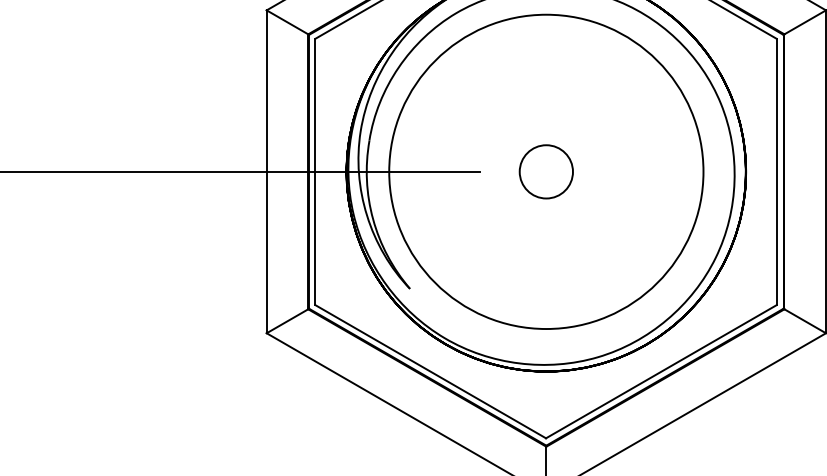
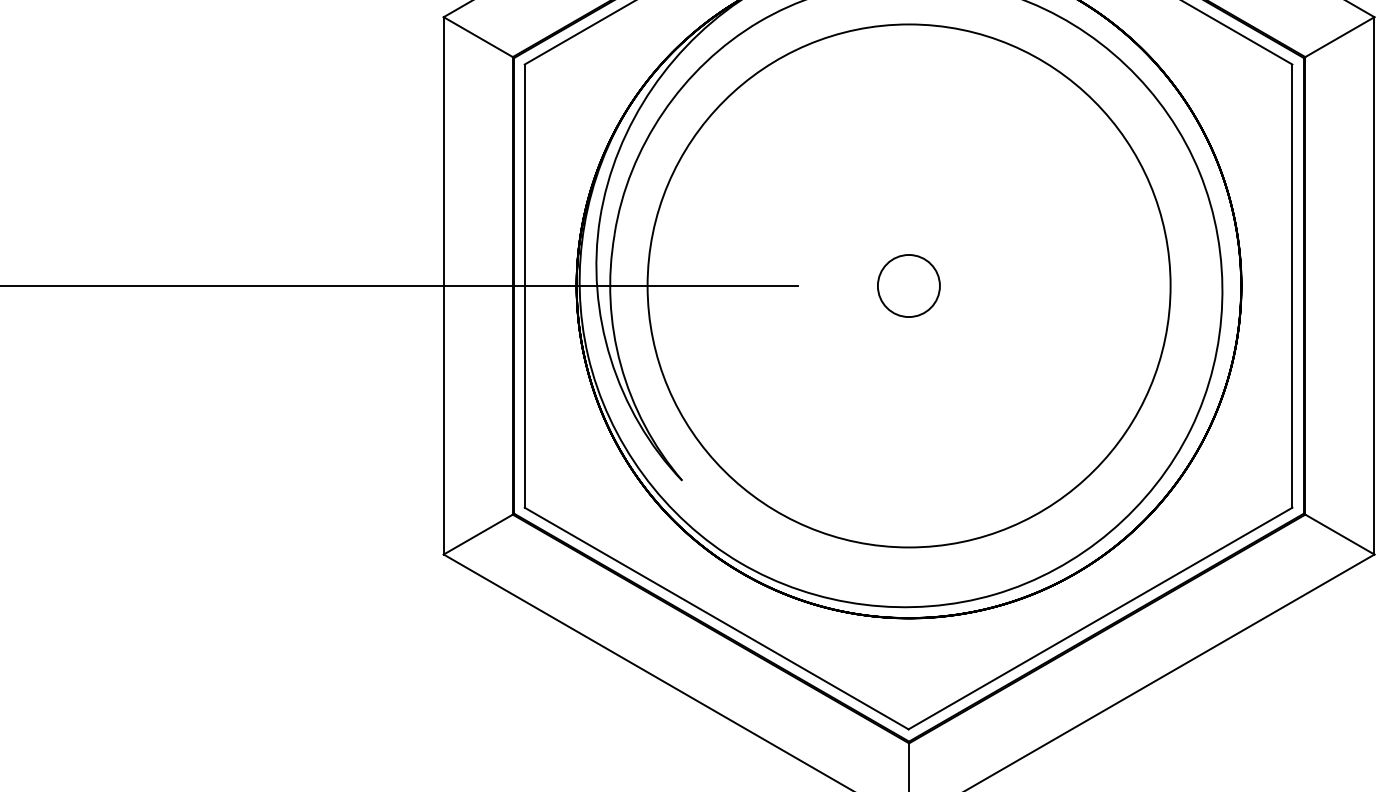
circle: (545, 171) -> (907, 285), size x0.7

